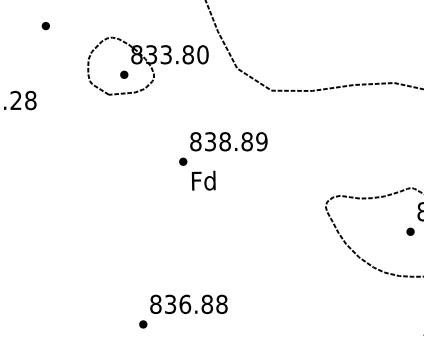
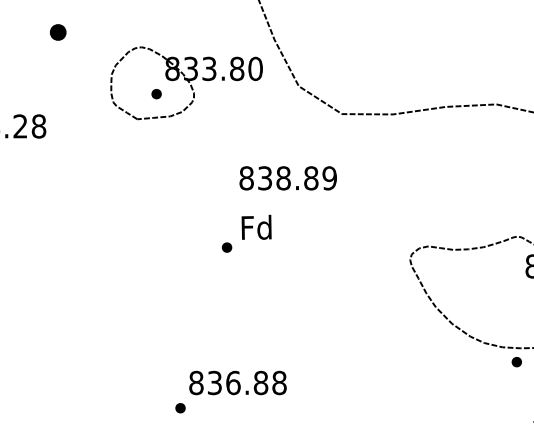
part: (45, 26) -> (57, 33), size x1.6
part: (183, 161) -> (227, 247), moved
part: (410, 231) -> (516, 361), moved

